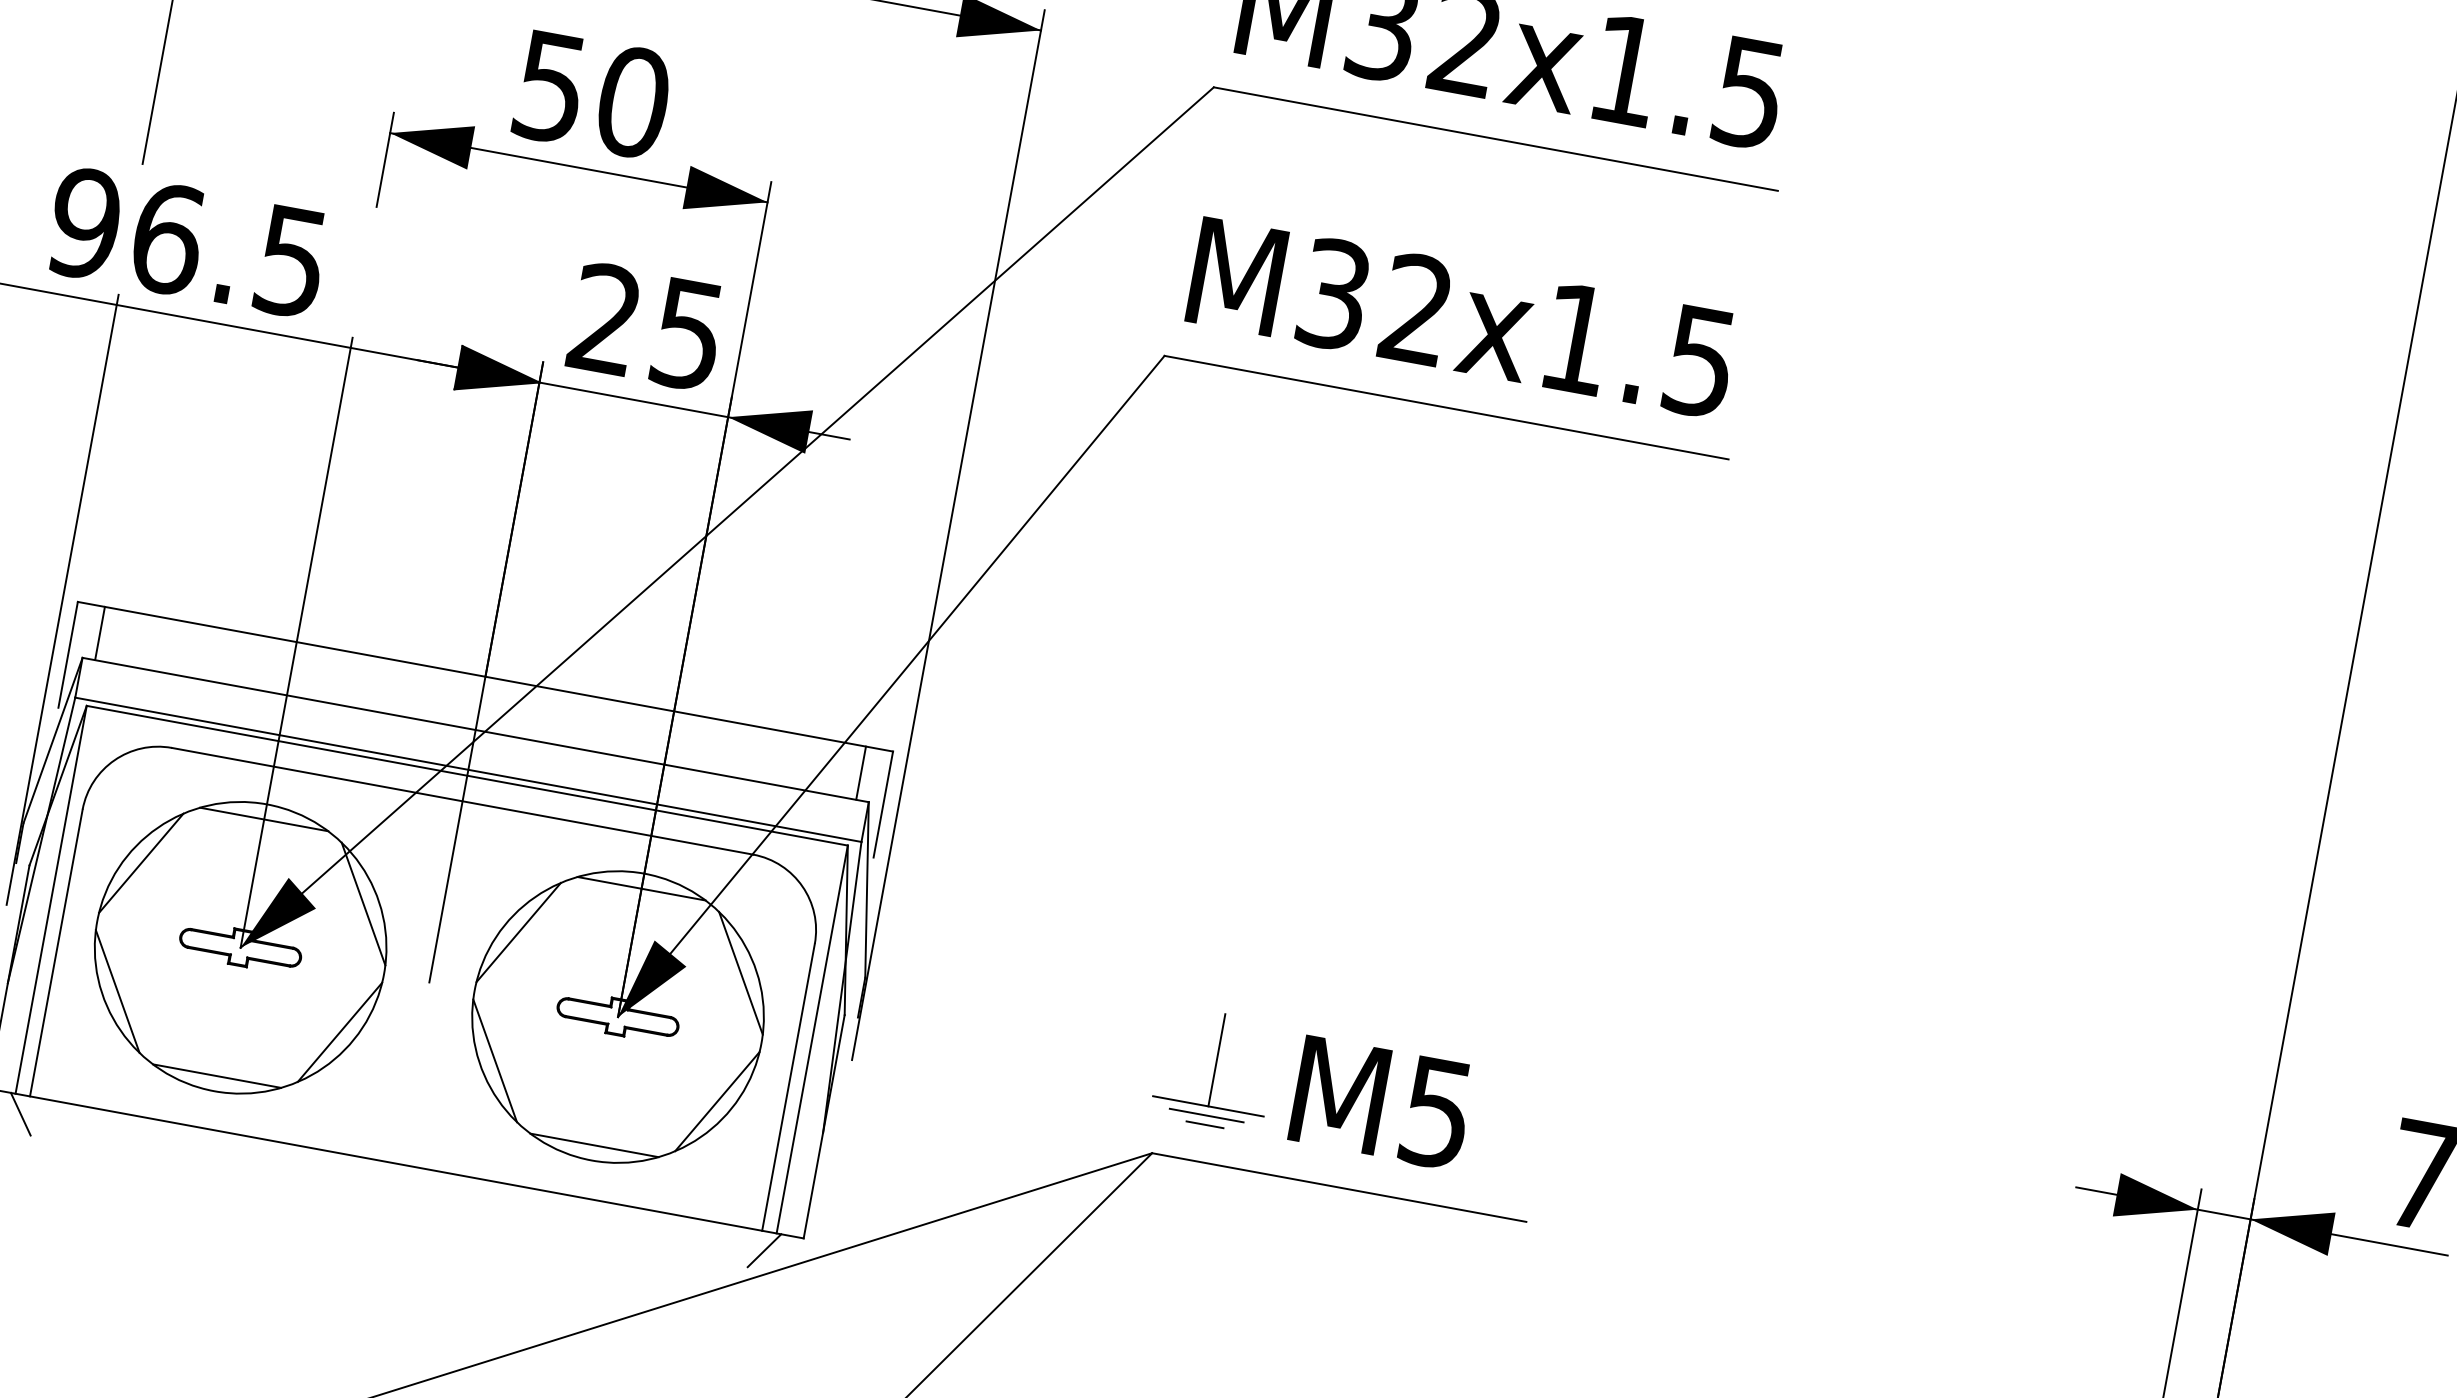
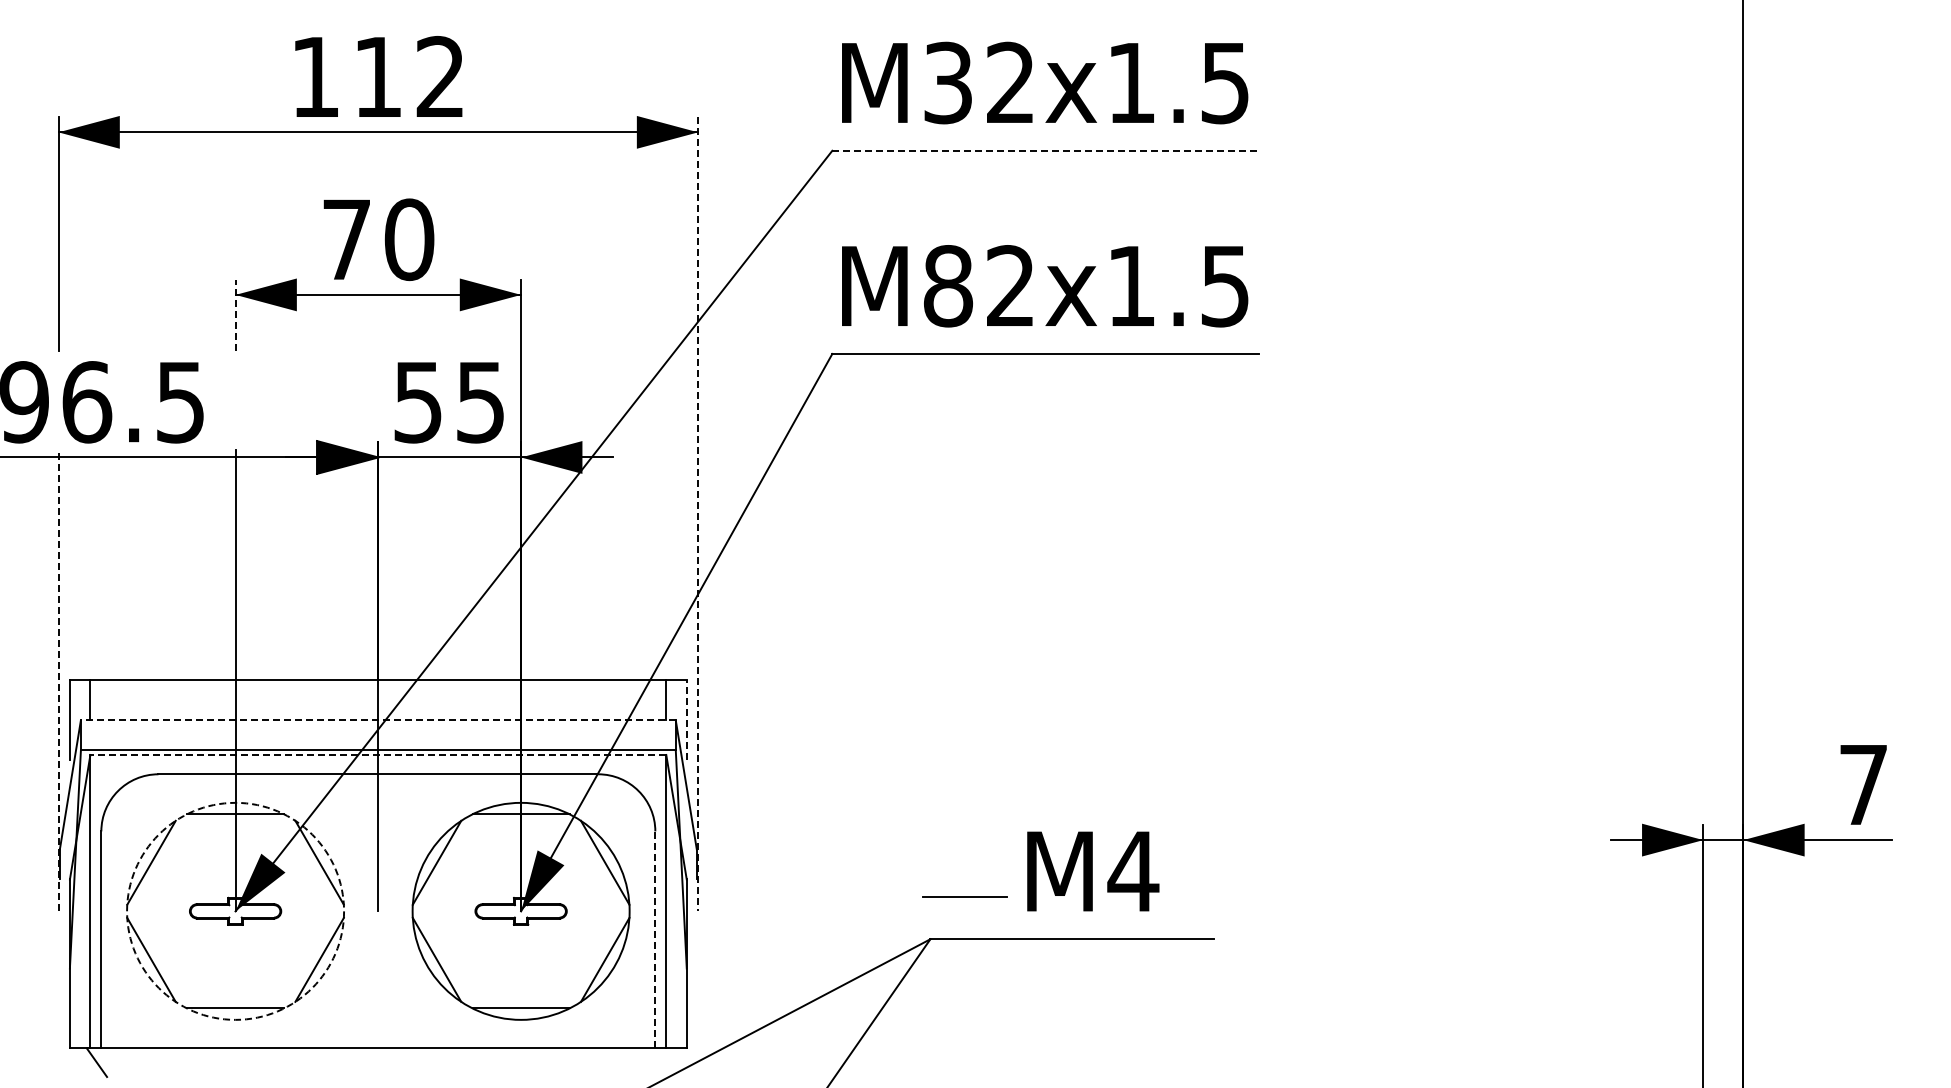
text: (549, 88) -> (346, 240), 50 -> 70
line: (1496, 138) -> (1046, 150), solid -> dashed
line: (385, 160) -> (235, 315), solid -> dashed
text: (1334, 294) -> (948, 286), M32x1.5 -> M82x1.5
text: (604, 319) -> (417, 402), 25 -> 55
line: (948, 535) -> (698, 514), solid -> dashed
line: (62, 599) -> (58, 680), solid -> dashed
line: (474, 729) -> (377, 720), solid -> dashed
line: (467, 775) -> (378, 754), solid -> dashed
line: (883, 803) -> (686, 719), solid -> dashed
circle: (240, 946) -> (235, 910), solid -> dashed
line: (1217, 1060) -> (965, 862), removed
line: (788, 1086) -> (655, 939), solid -> dashed
text: (1437, 1112) -> (1133, 871), M5 -> M4
line: (1207, 1115) -> (965, 904), removed
line: (1205, 1125) -> (965, 911), removed
line: (764, 1250) -> (659, 1062), removed

